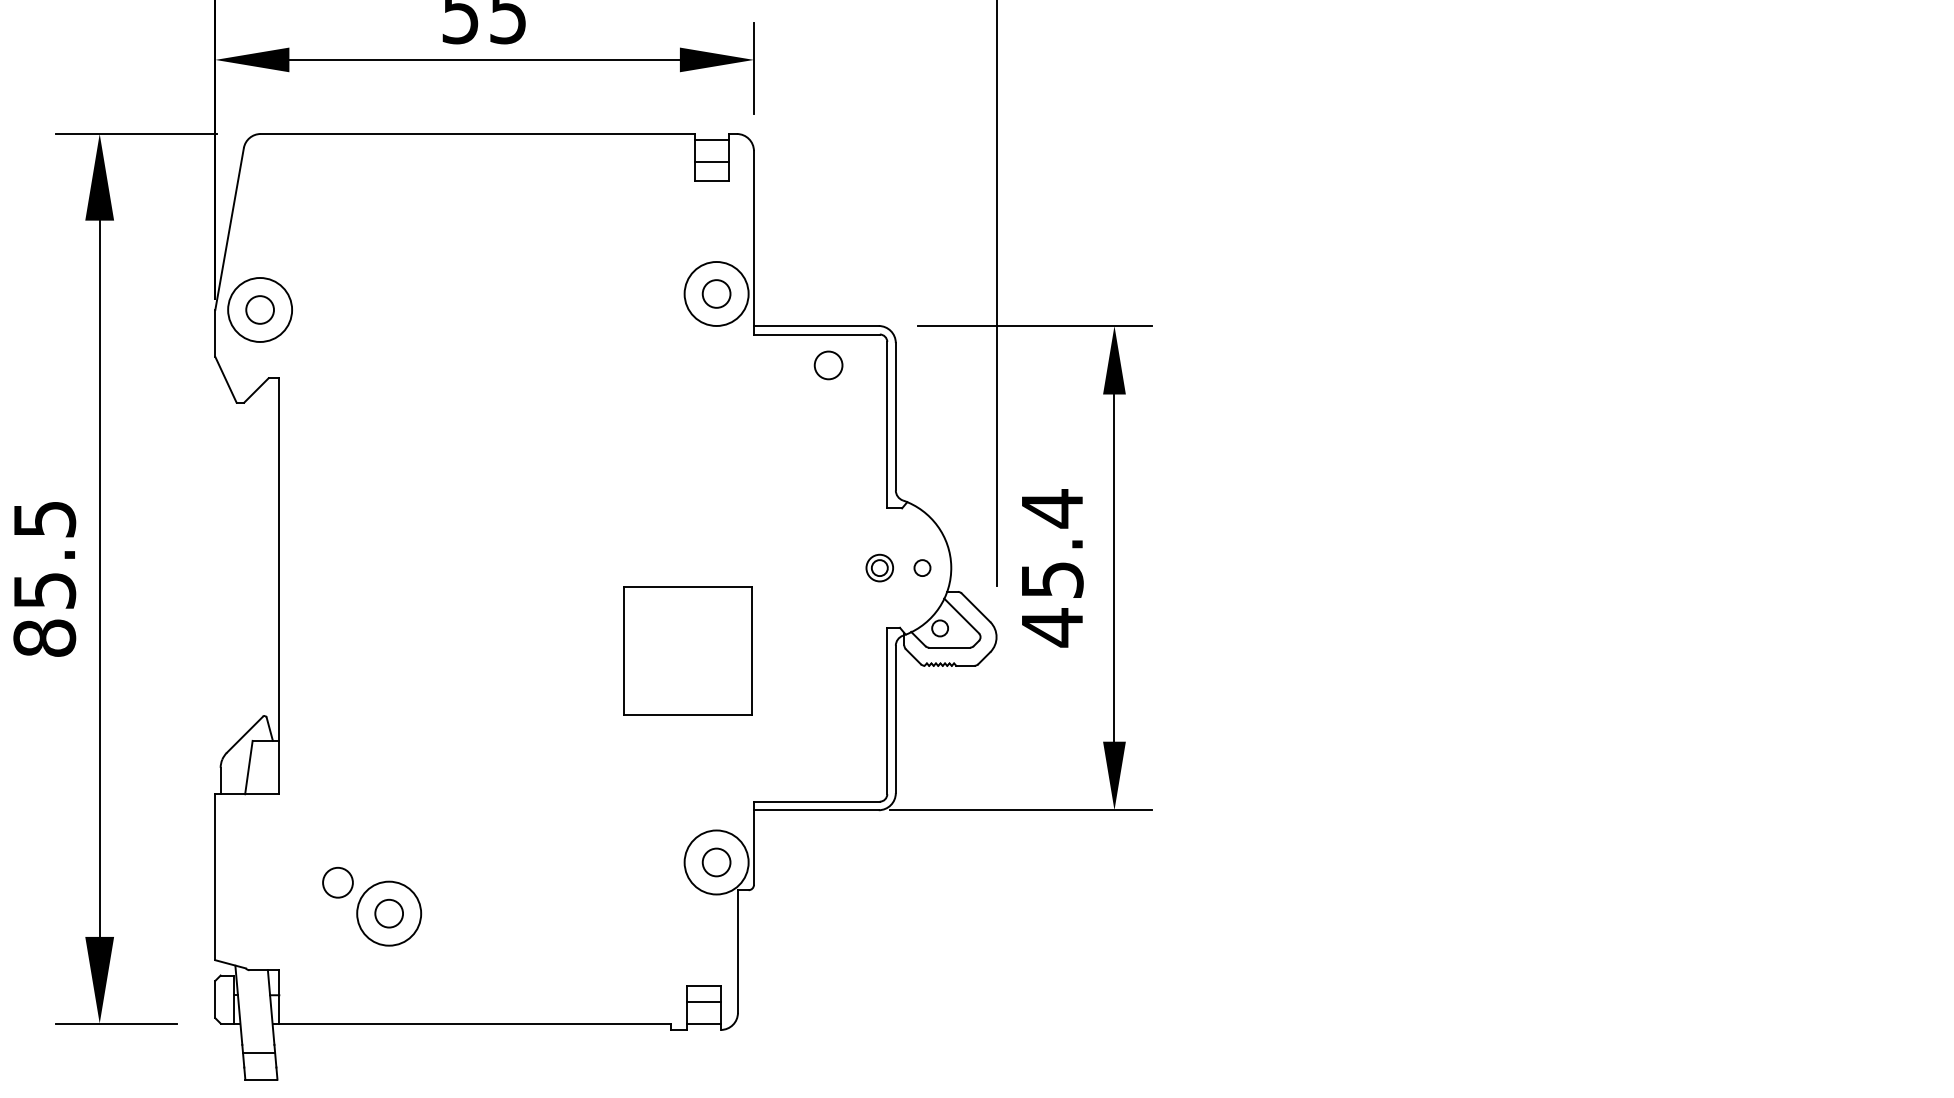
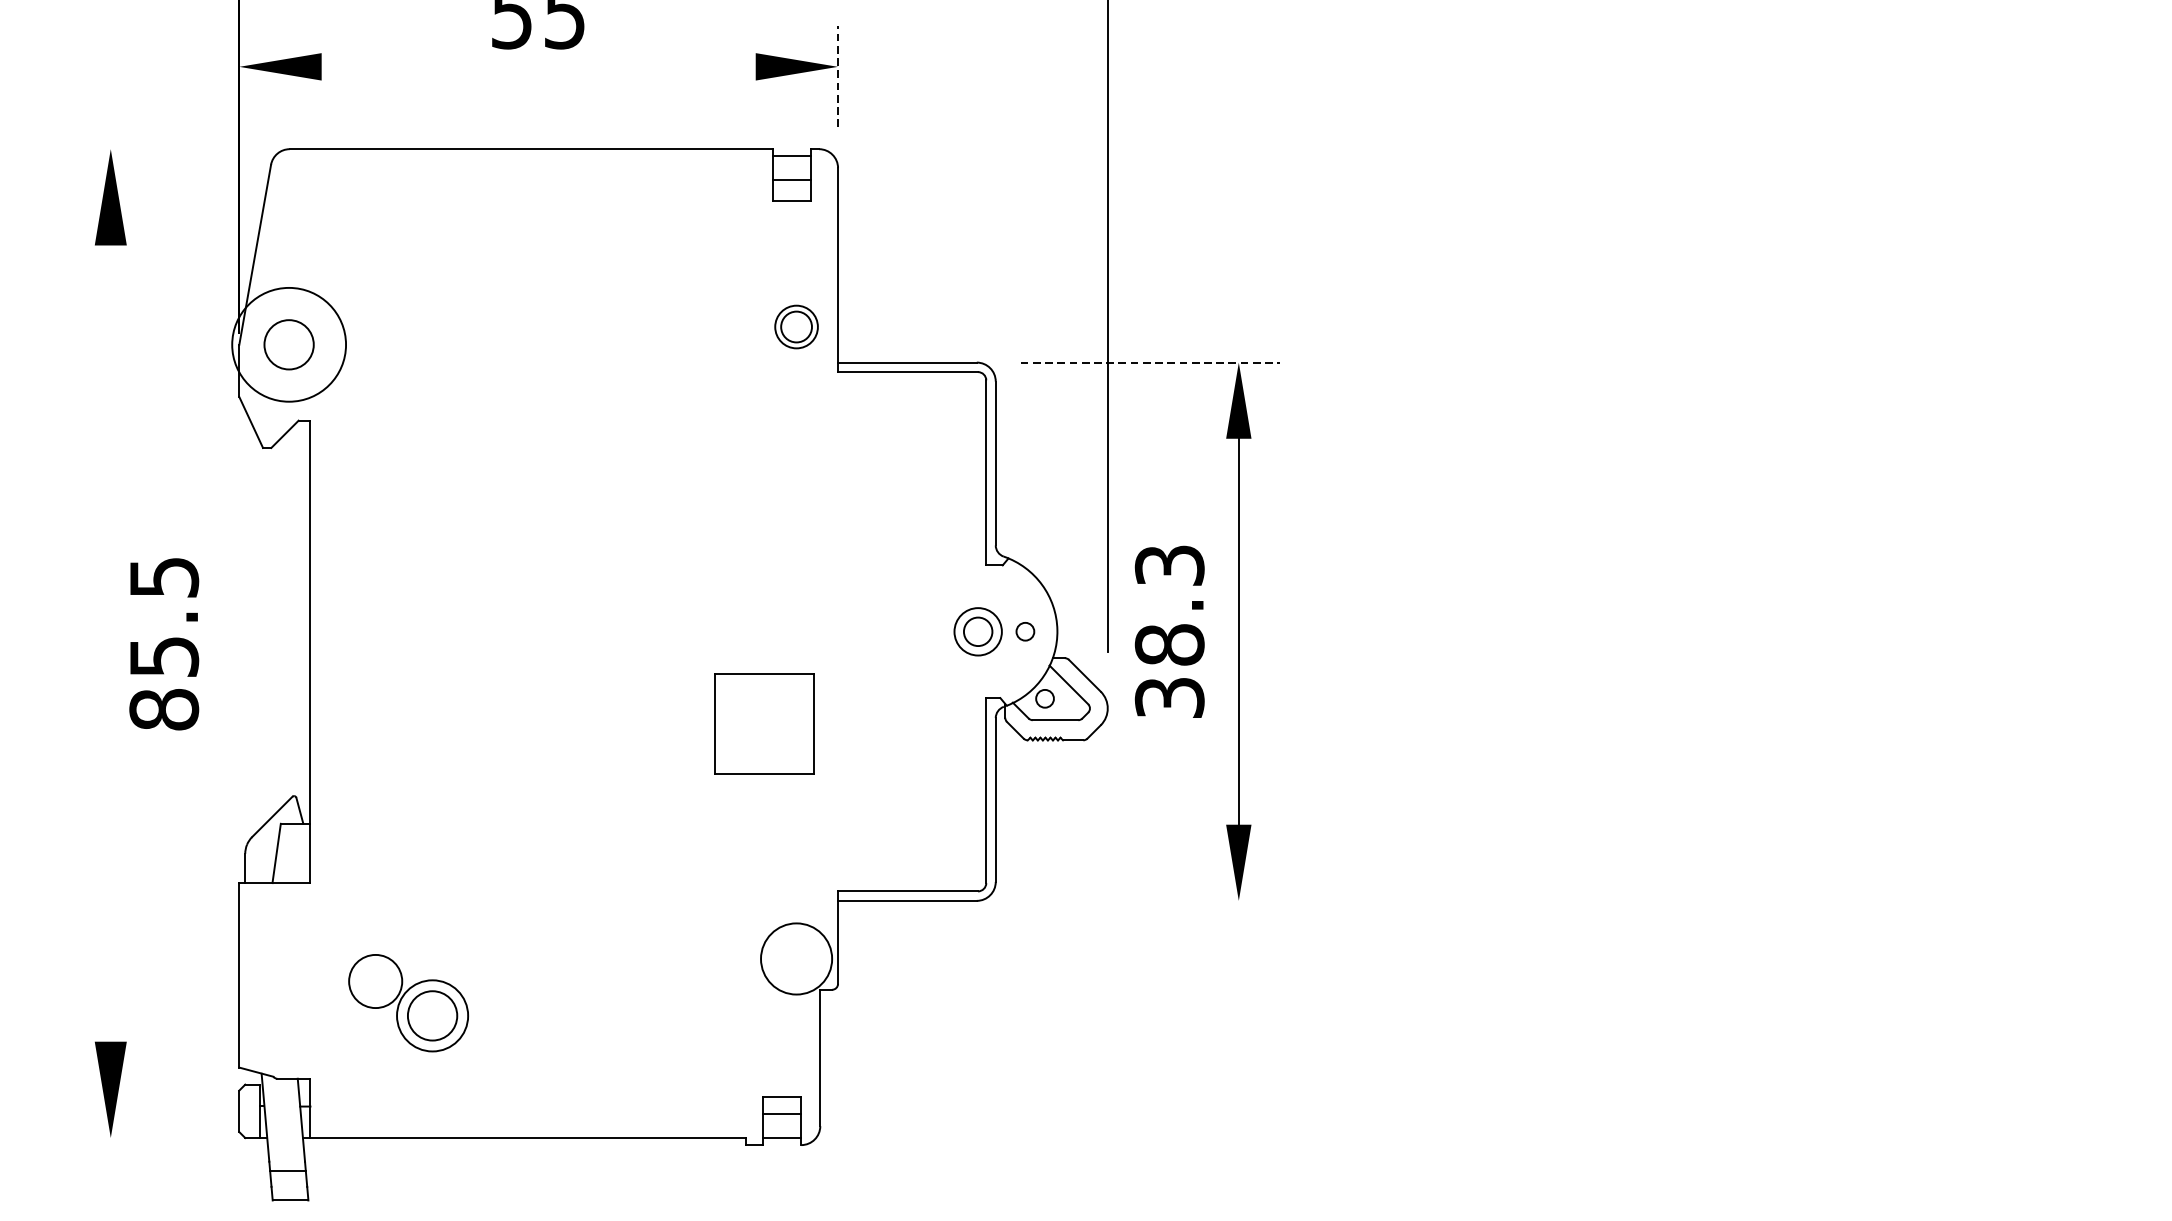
line: (484, 59) -> (538, 66), removed
line: (753, 68) -> (837, 76), solid -> dashed
line: (136, 134) -> (151, 149), removed
circle: (716, 293) -> (796, 326), size x0.6
circle: (260, 309) -> (289, 344), size x1.6
circle: (260, 309) -> (289, 344), size x1.6
line: (1034, 325) -> (1149, 362), solid -> dashed
circle: (828, 365) -> (920, 406), removed
part: (879, 567) -> (977, 631), size x1.6
text: (1052, 568) -> (1169, 632), 45.4 -> 38.3
line: (99, 578) -> (110, 643), removed
text: (44, 579) -> (163, 644), moved
part: (687, 650) -> (764, 723), size x0.7
line: (1020, 810) -> (1134, 901), removed
circle: (716, 862) -> (796, 958), removed
circle: (337, 882) -> (375, 981), size x1.6
circle: (389, 913) -> (432, 1015), size x1.6
line: (116, 1023) -> (129, 1137), removed

